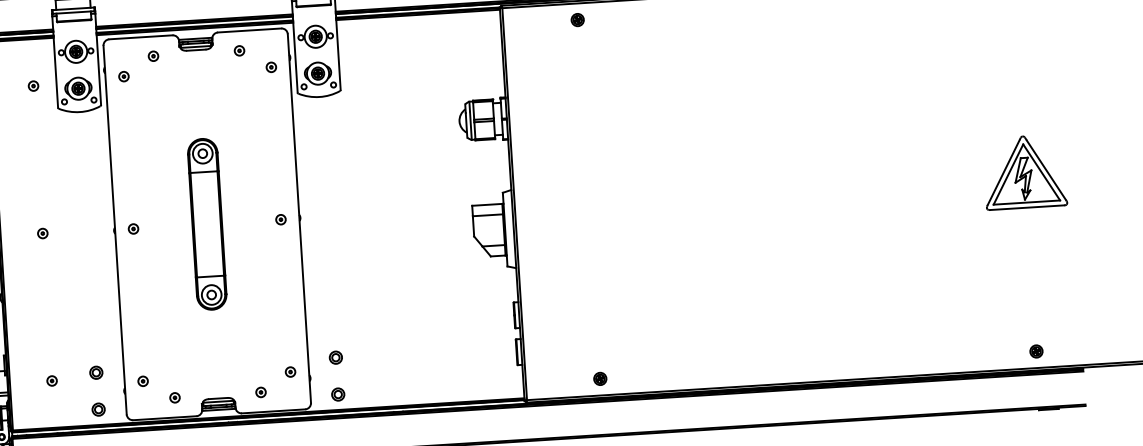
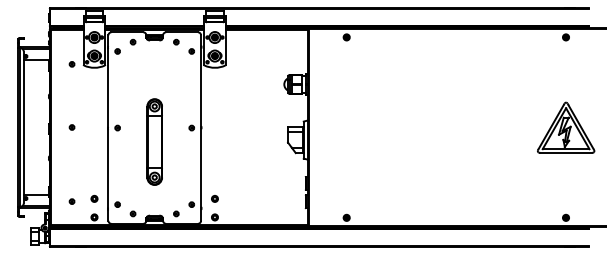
part: (32, 86) -> (71, 64), moved
part: (1024, 171) -> (565, 127), size x1.4
part: (206, 223) -> (154, 141), moved

